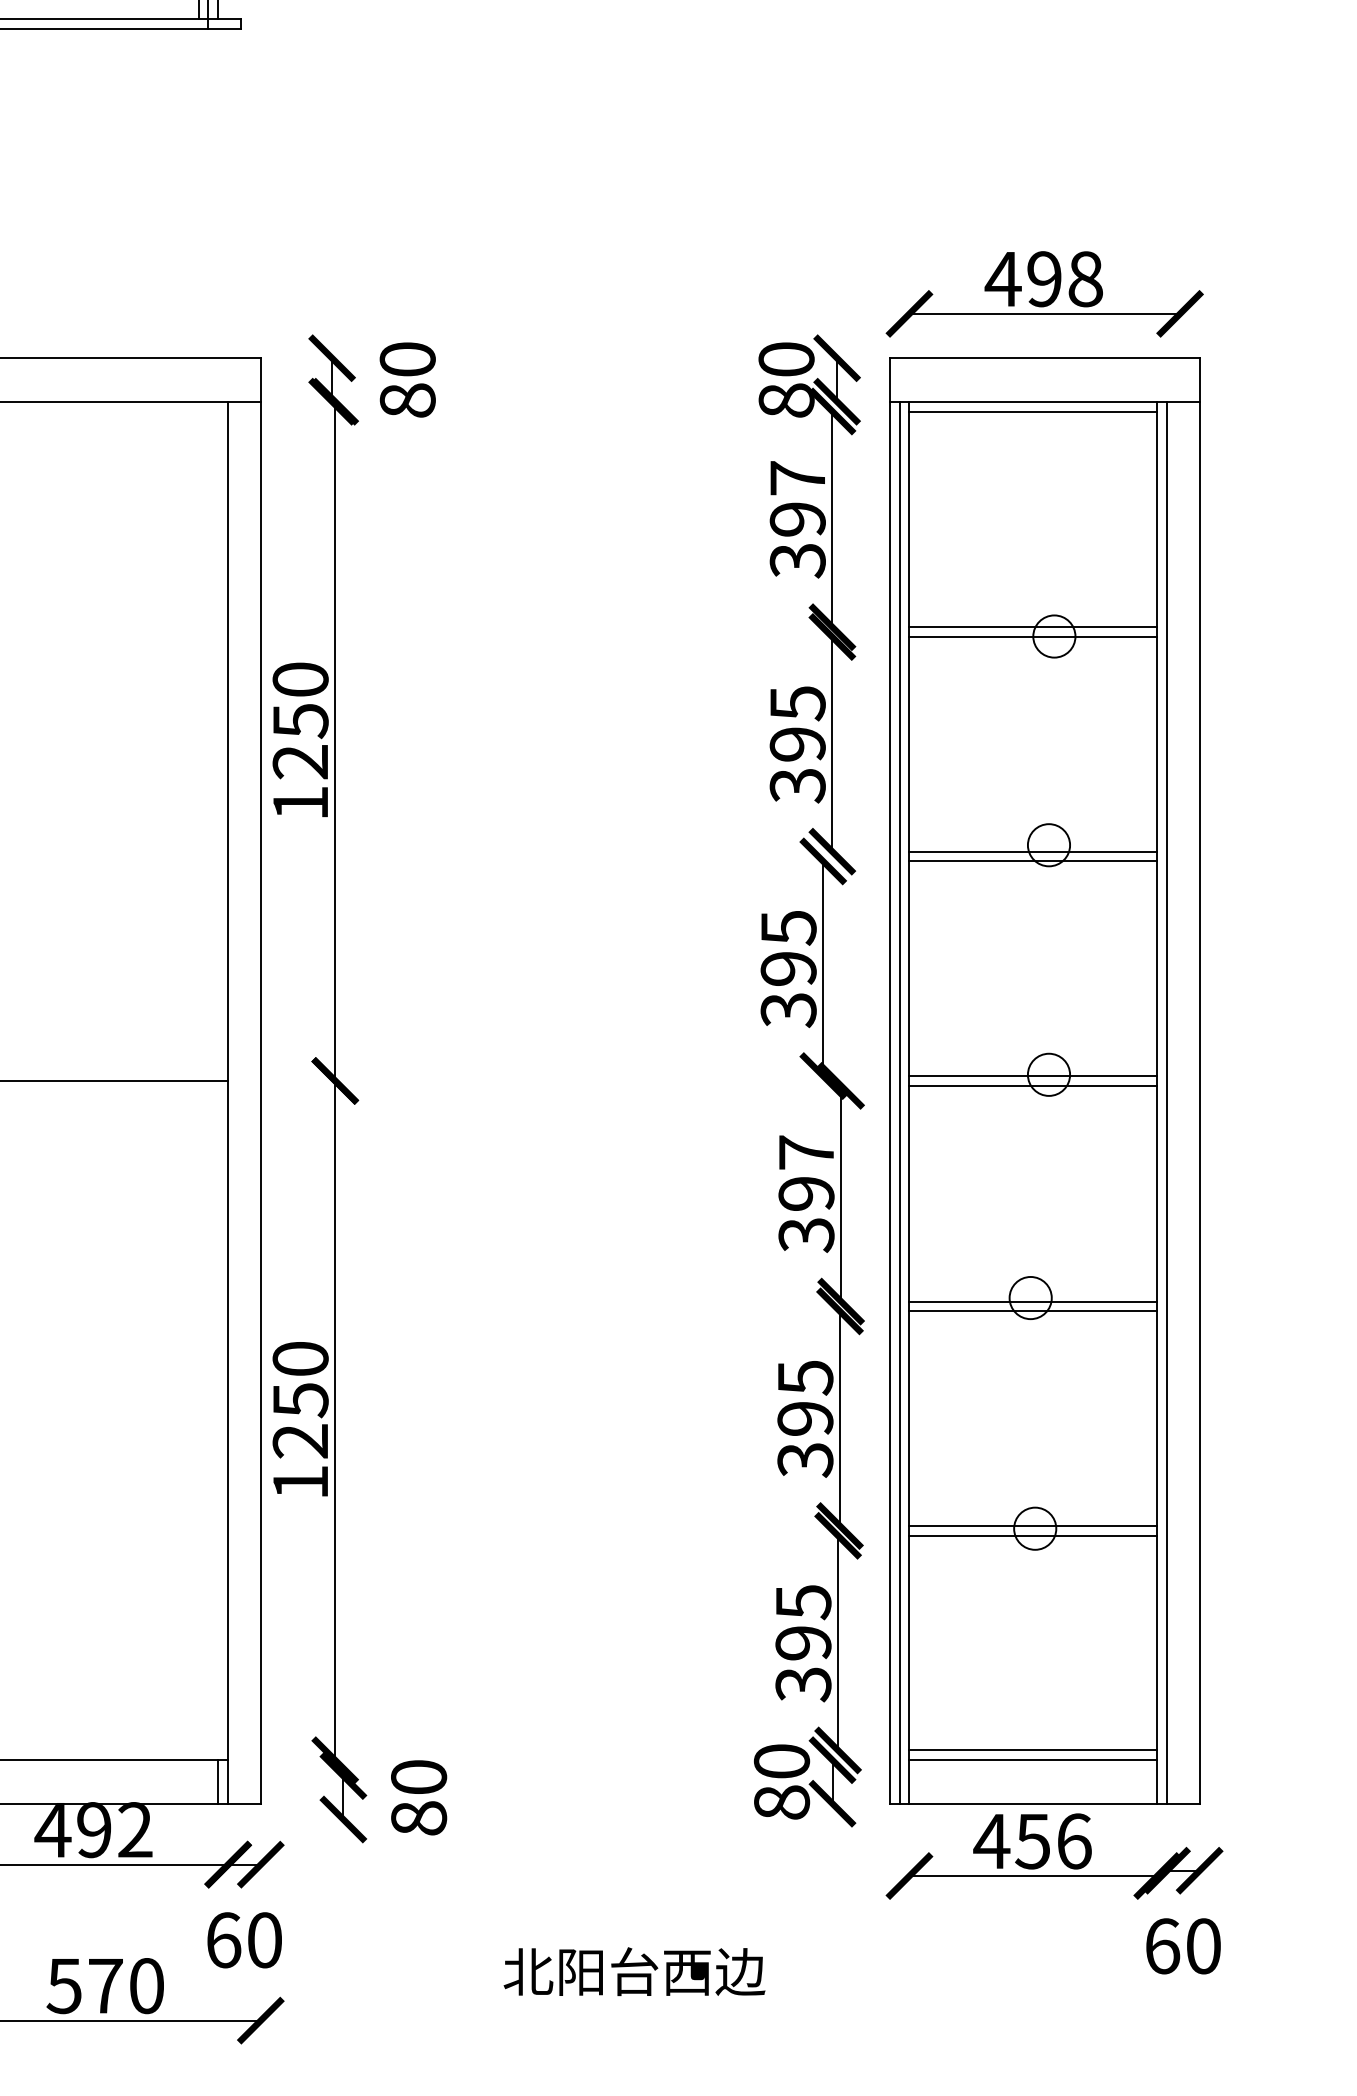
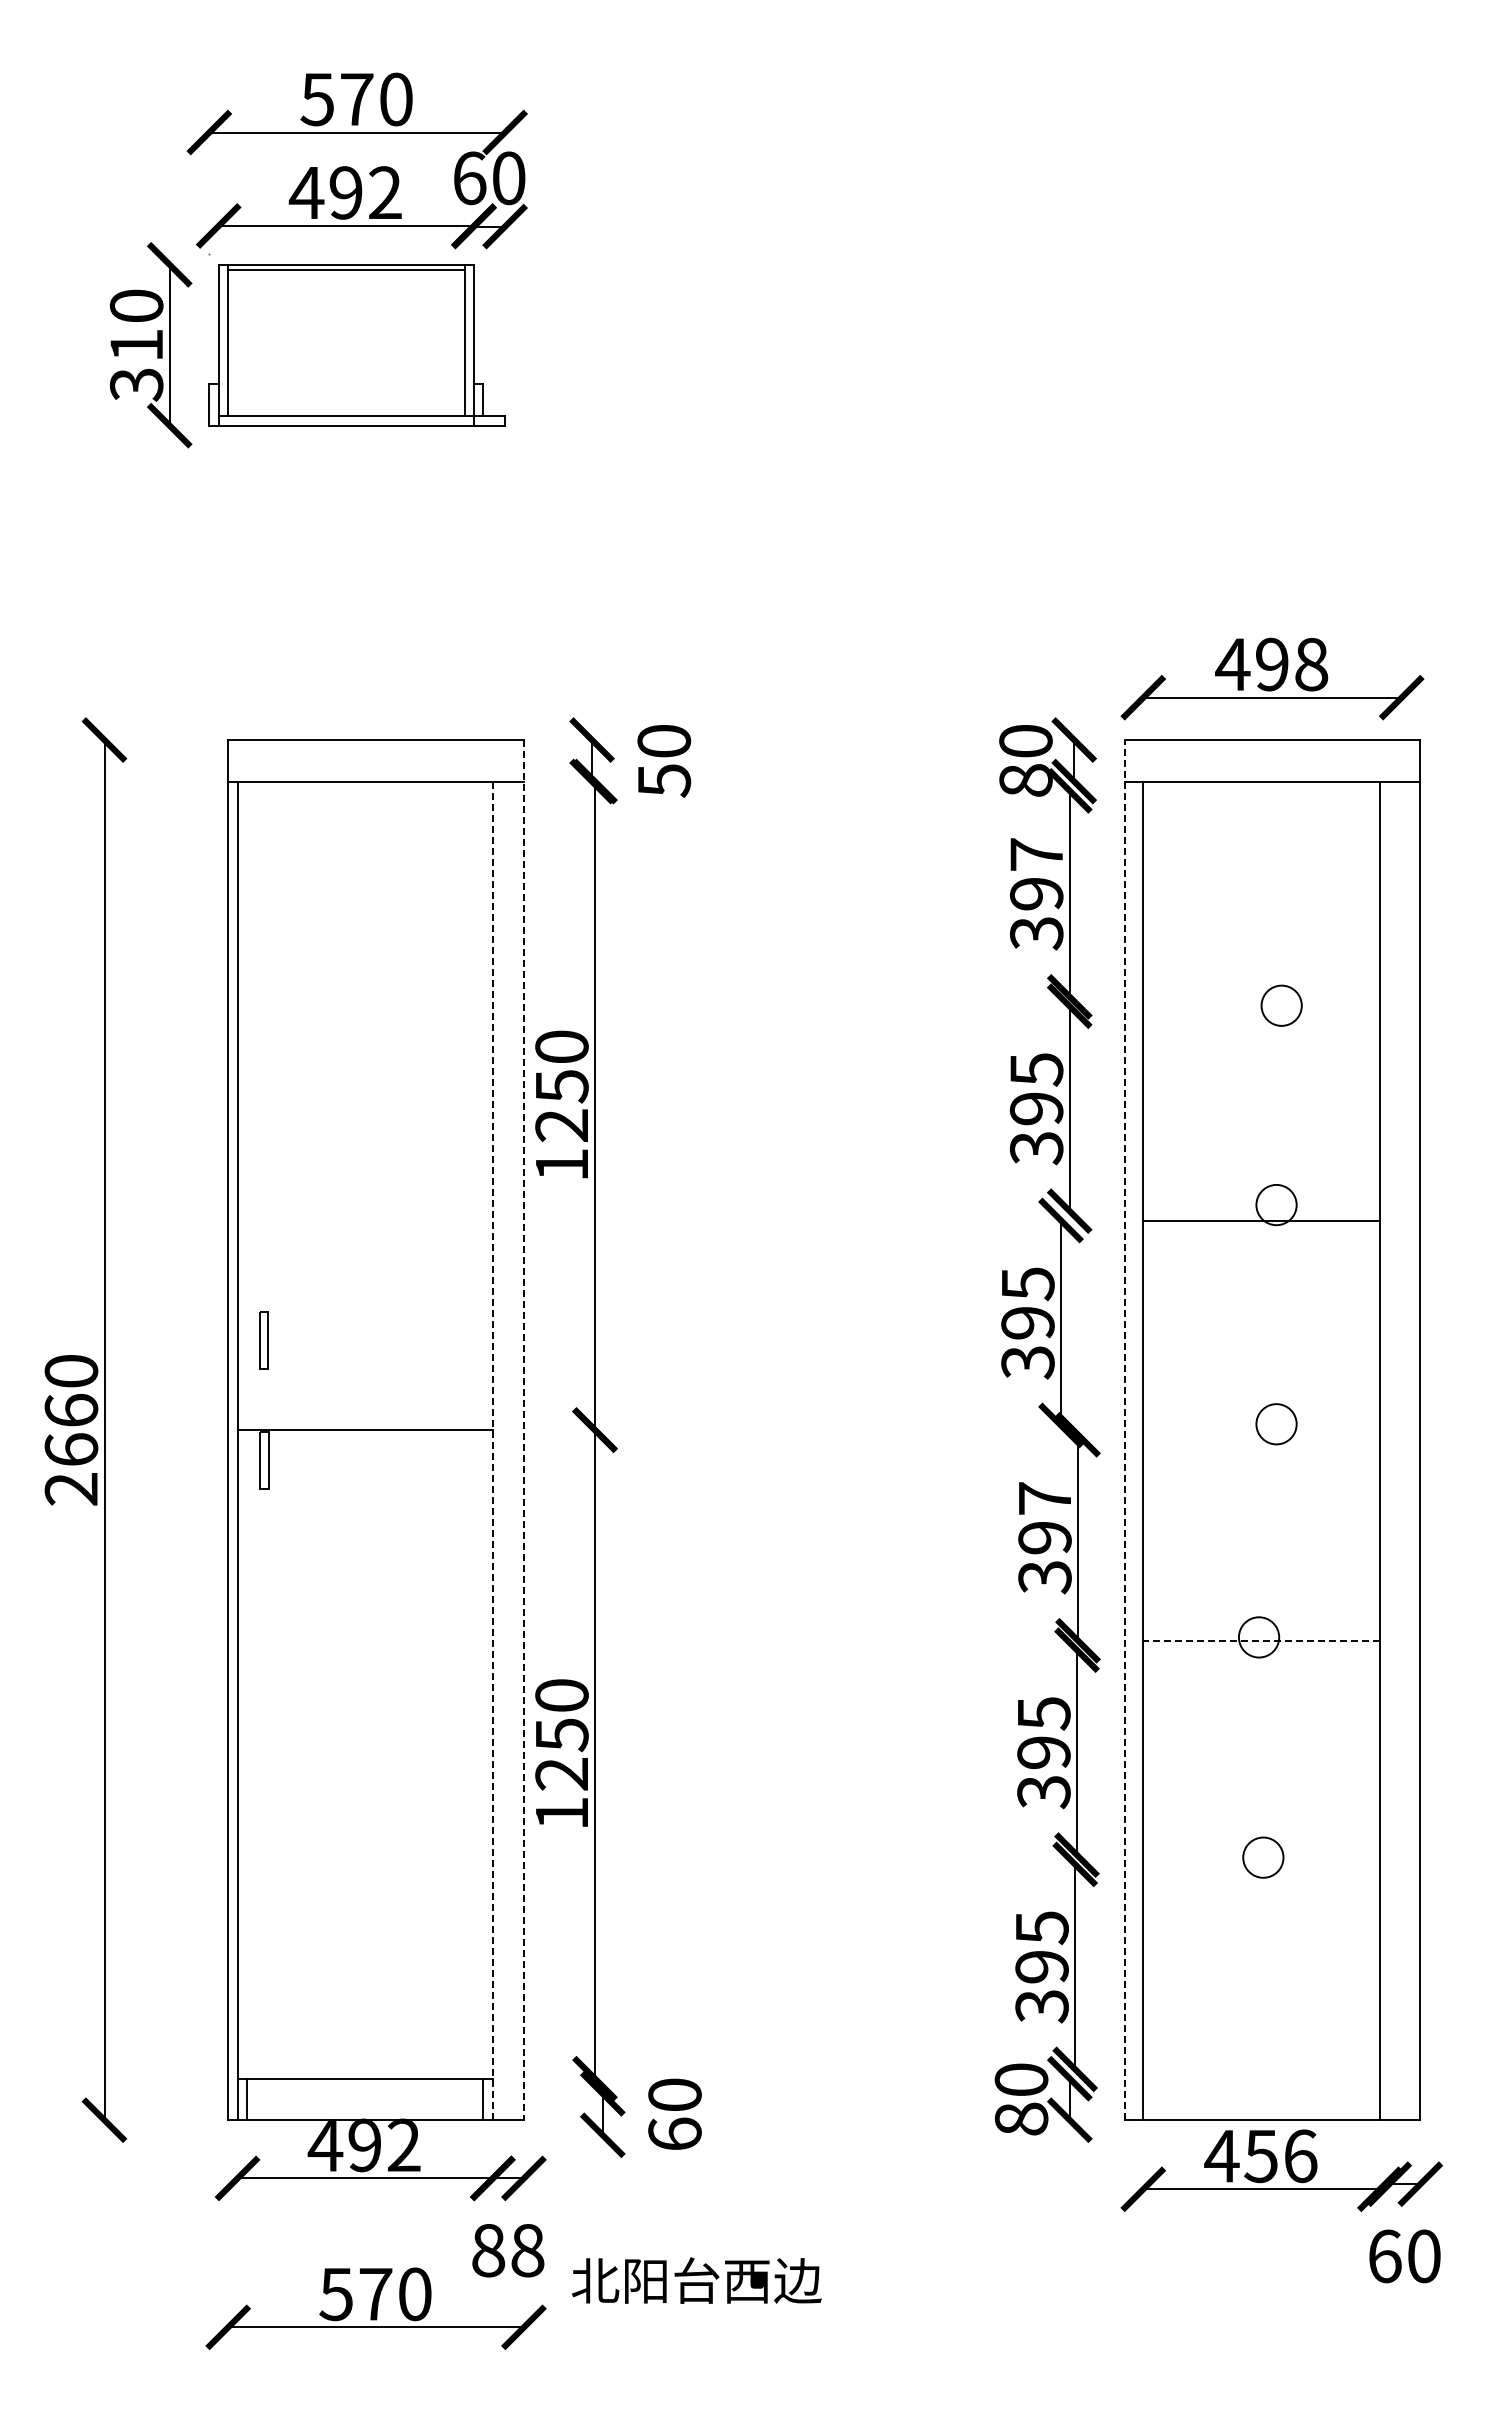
text: (408, 400) -> (664, 780), 80 -> 50
line: (1033, 411) -> (1261, 790), removed
line: (1033, 626) -> (1261, 996), removed
line: (1033, 637) -> (1261, 1006), removed
line: (1033, 851) -> (1261, 1211), removed
line: (1033, 1076) -> (1261, 1425), removed
line: (889, 1080) -> (1124, 1429), solid -> dashed
line: (260, 1081) -> (523, 1430), solid -> dashed
line: (1033, 1085) -> (1261, 1434), removed
line: (899, 1102) -> (1133, 1450), removed
line: (1167, 1102) -> (1389, 1450), removed
line: (227, 1103) -> (492, 1451), solid -> dashed
line: (1033, 1301) -> (1261, 1640), solid -> dashed
line: (1033, 1311) -> (1261, 1650), removed
line: (1033, 1526) -> (1261, 1855), removed
line: (1033, 1535) -> (1261, 1864), removed
line: (1033, 1750) -> (1261, 2069), removed
line: (1033, 1760) -> (1261, 2078), removed
text: (418, 1817) -> (674, 2133), 80 -> 60
text: (244, 1940) -> (508, 2250), 60 -> 88
text: (634, 1971) -> (696, 2280), moved

